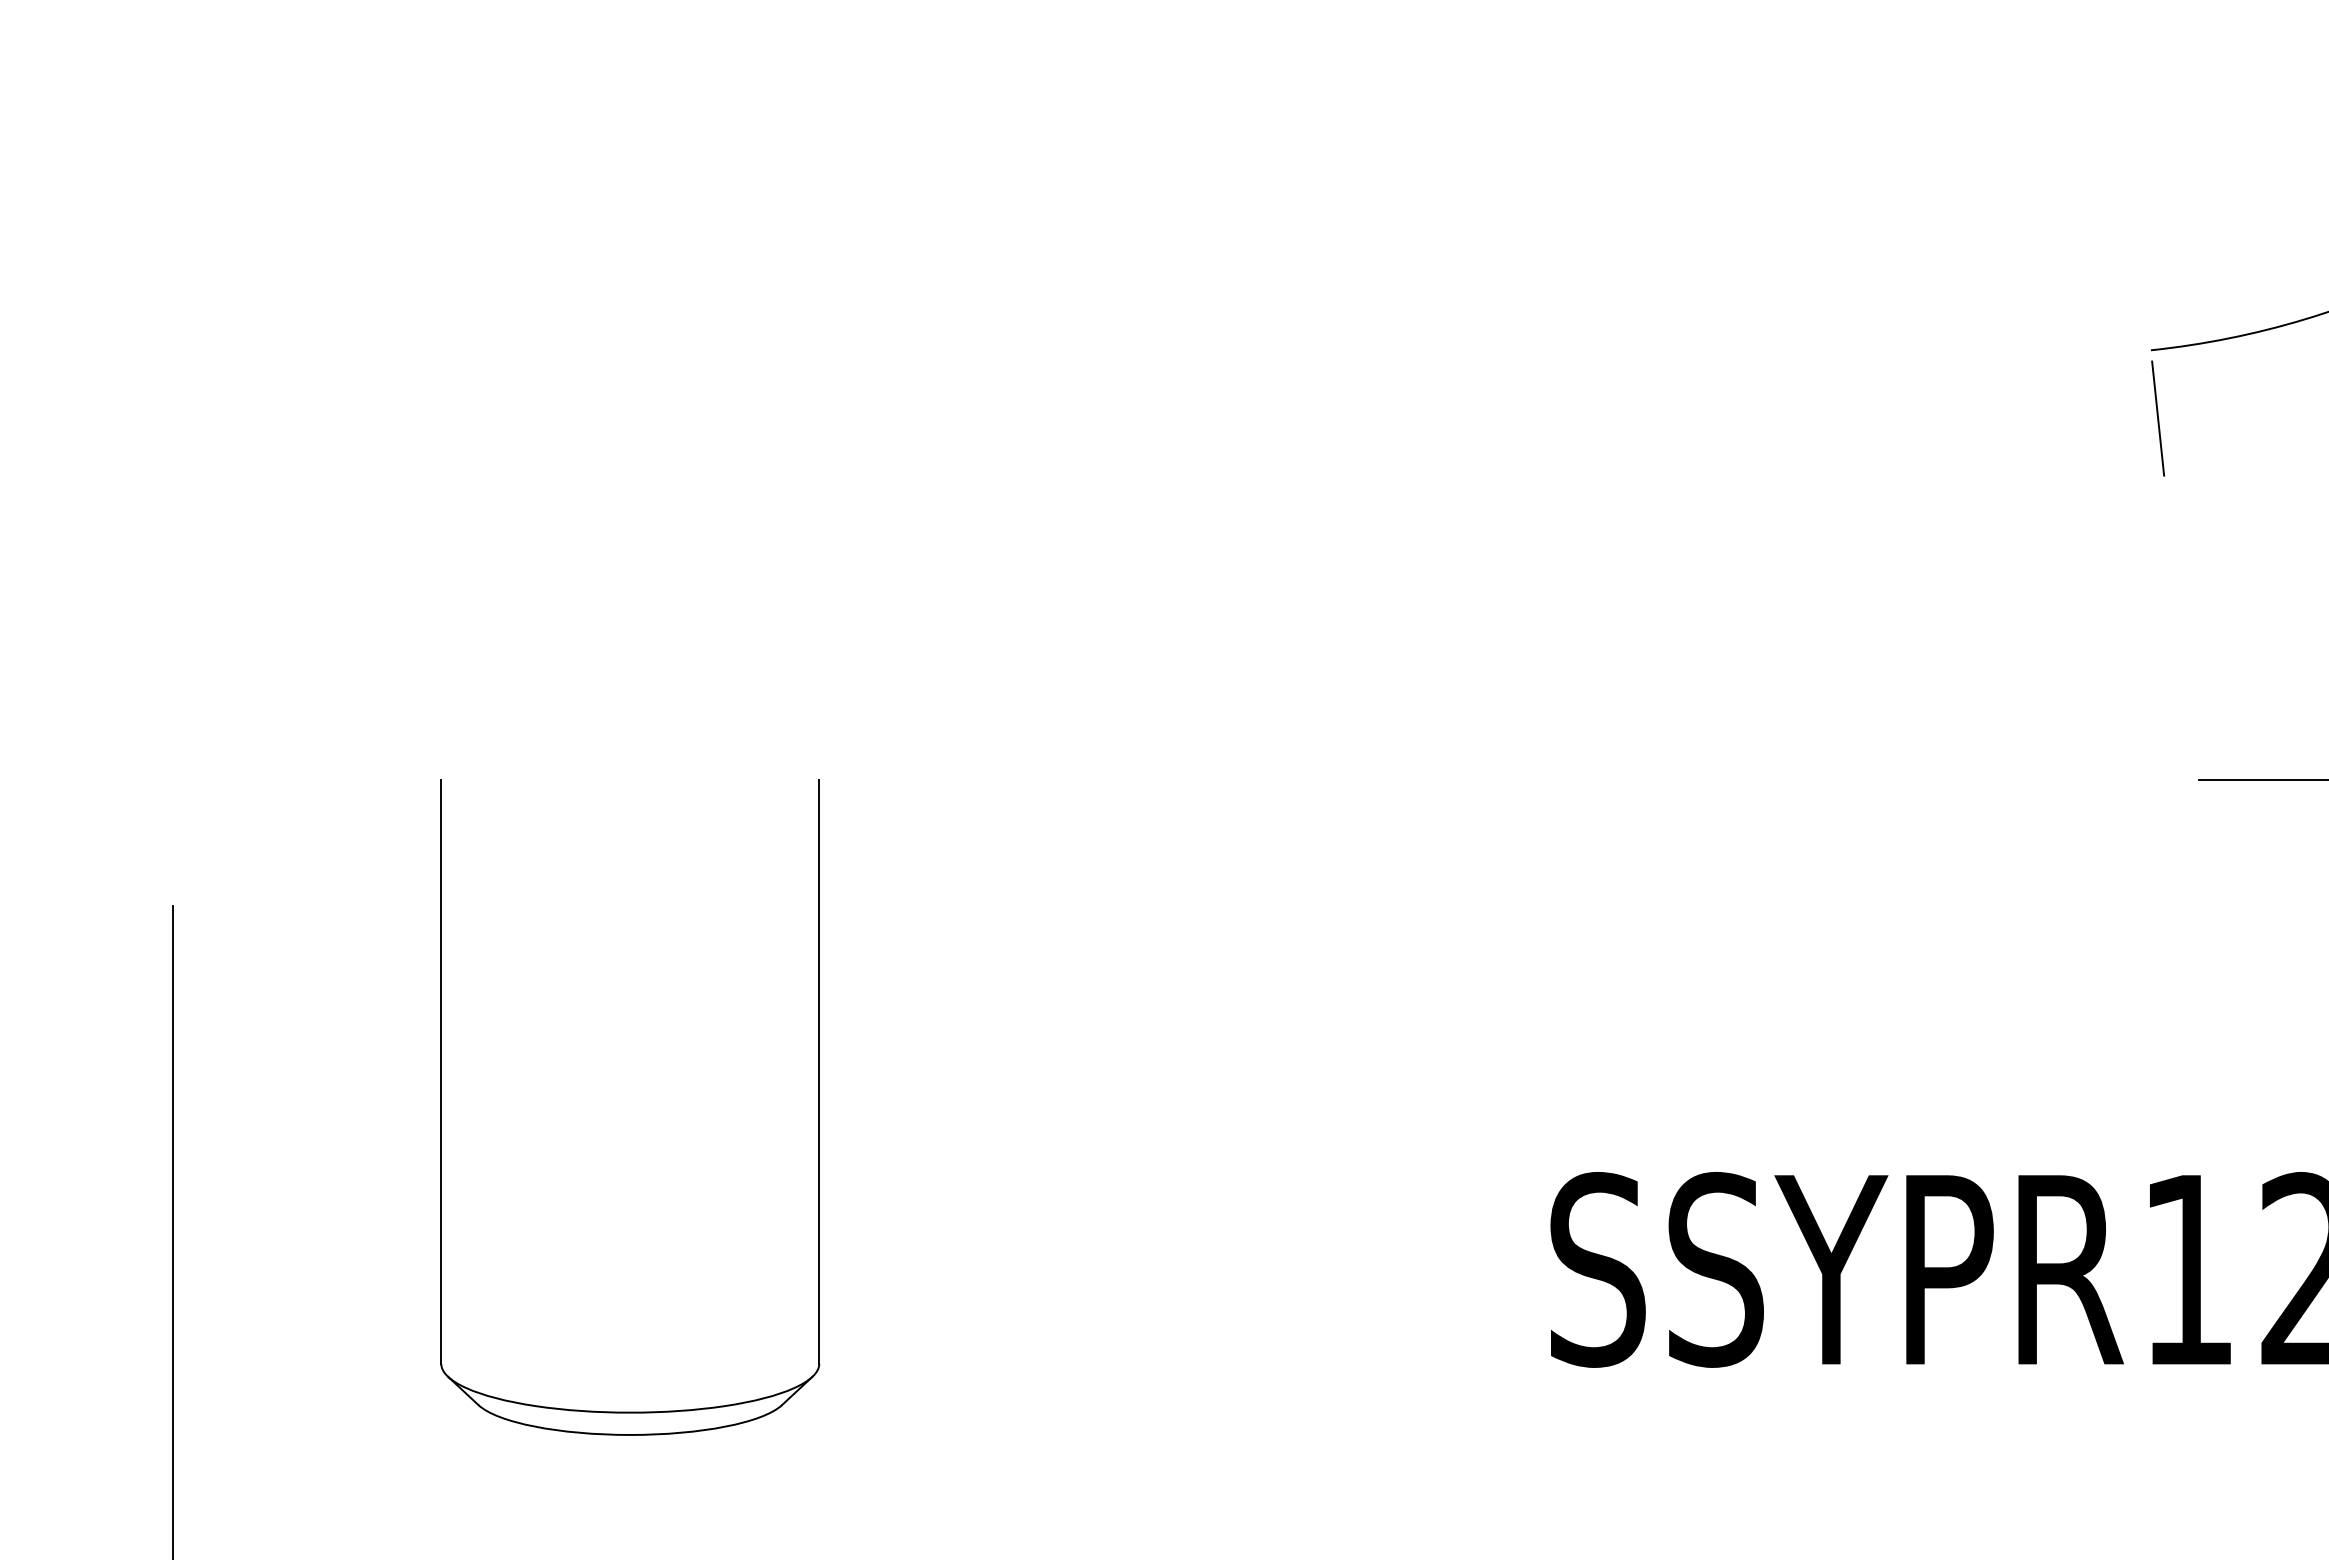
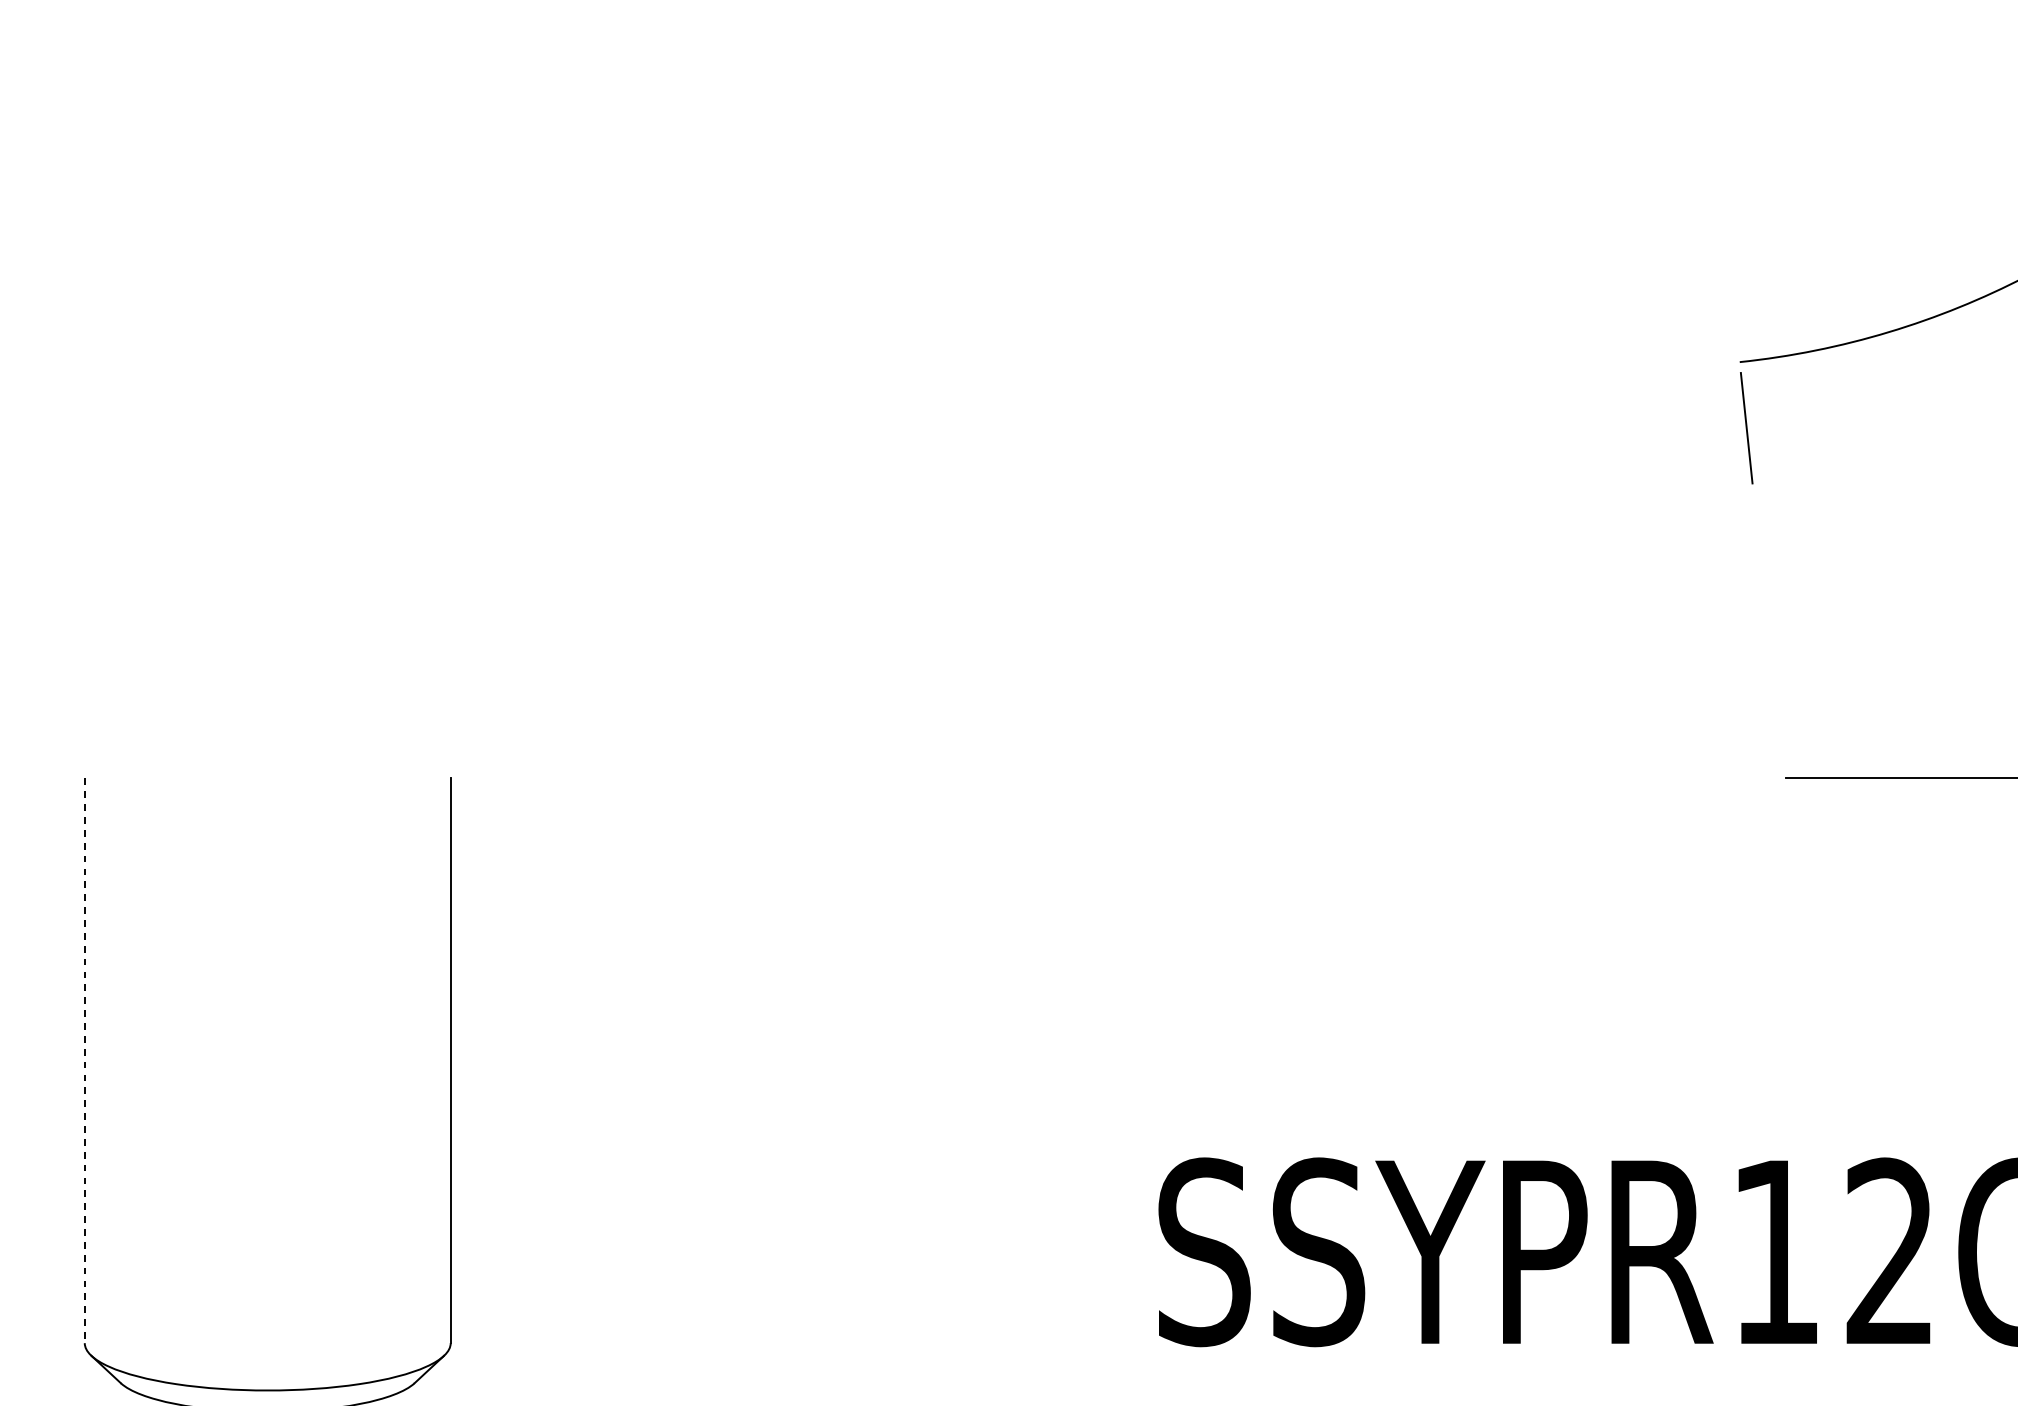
line: (441, 1072) -> (85, 1061), solid -> dashed

